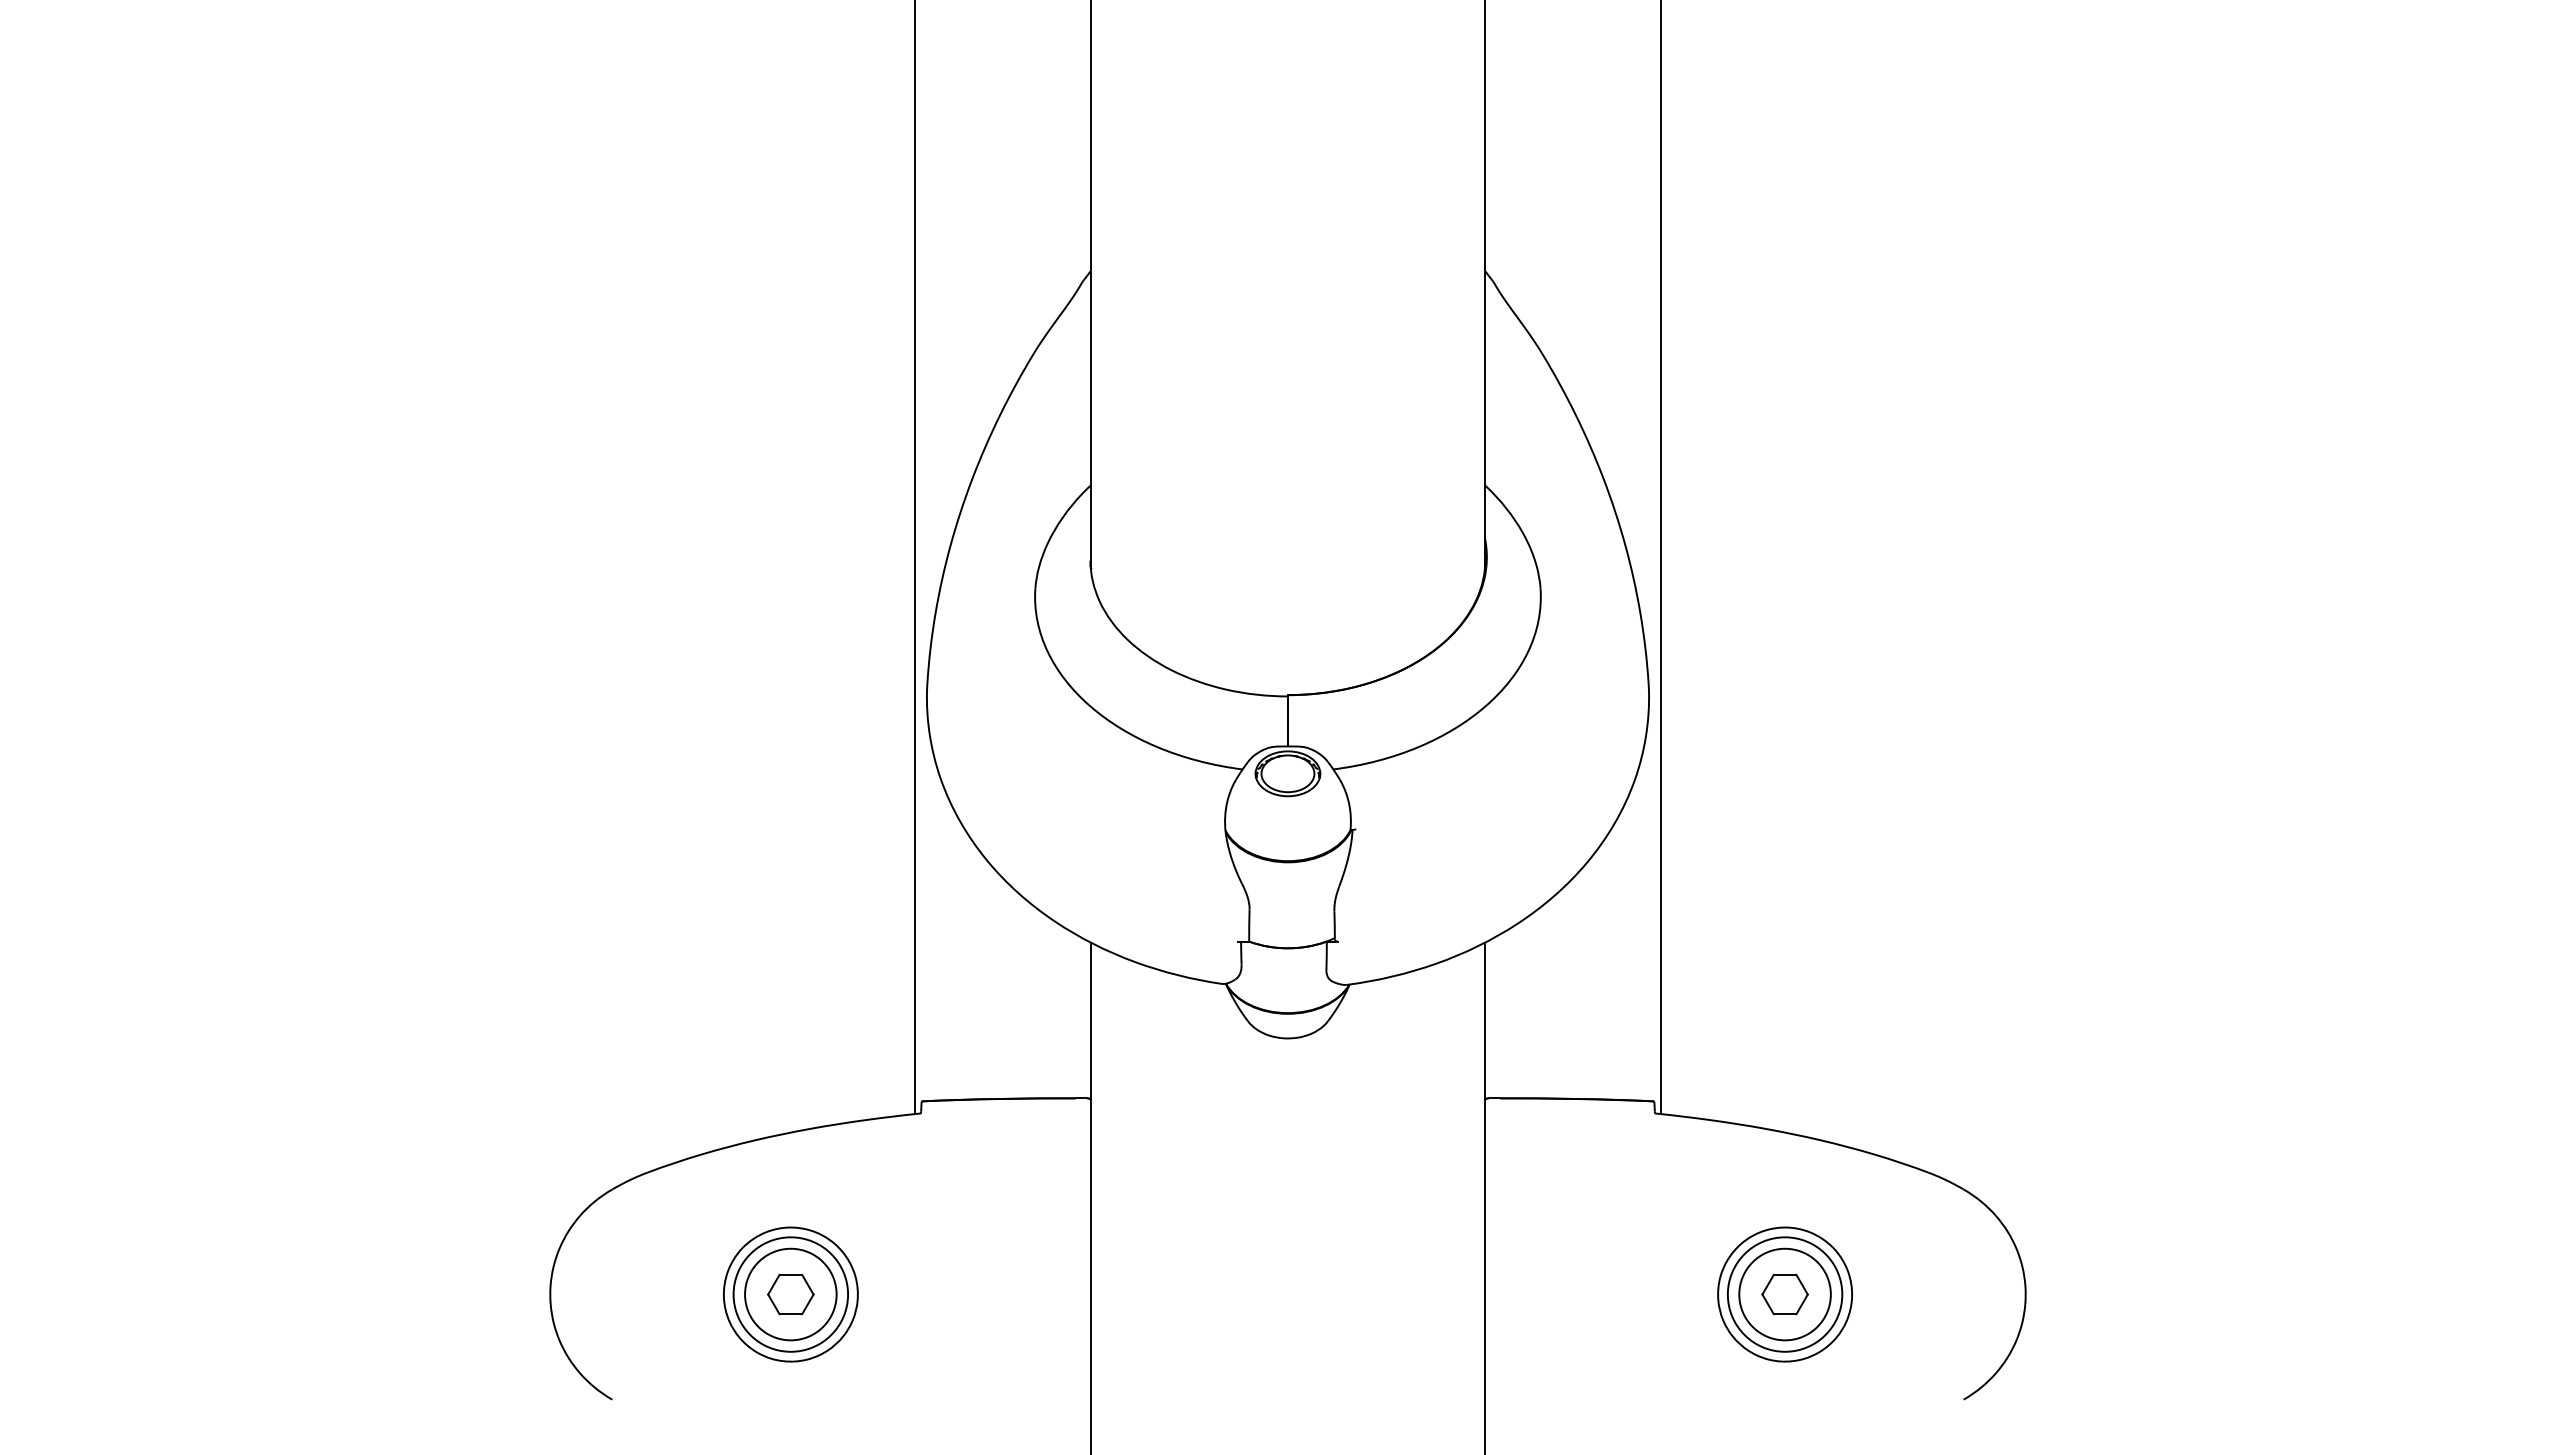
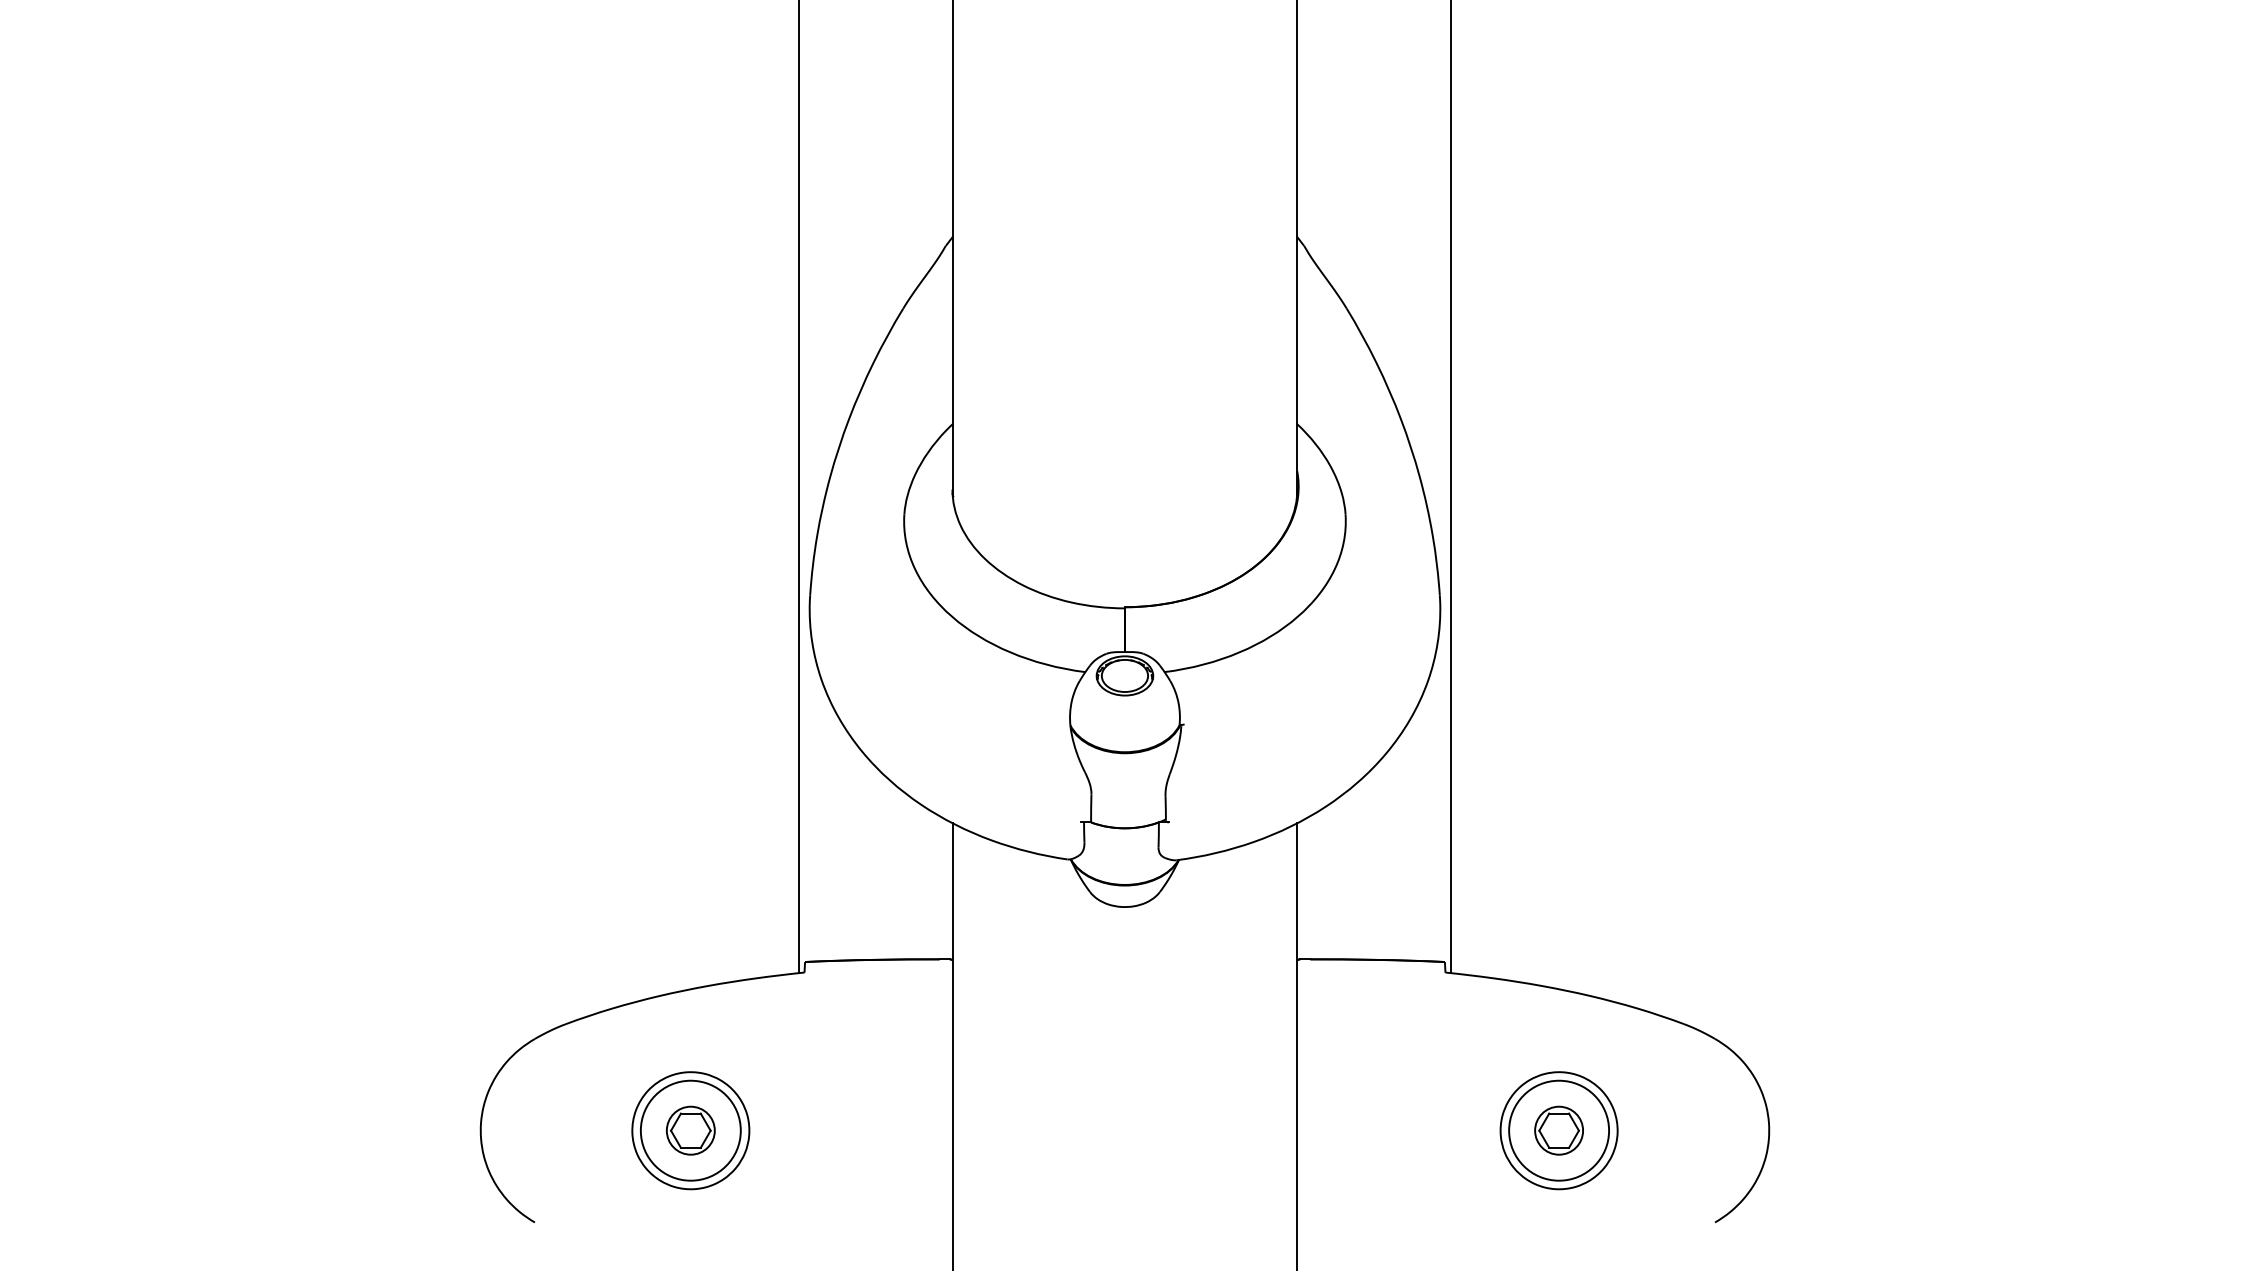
circle: (790, 1294) -> (690, 1130), size x0.6
circle: (1784, 1294) -> (1558, 1130), size x0.6

